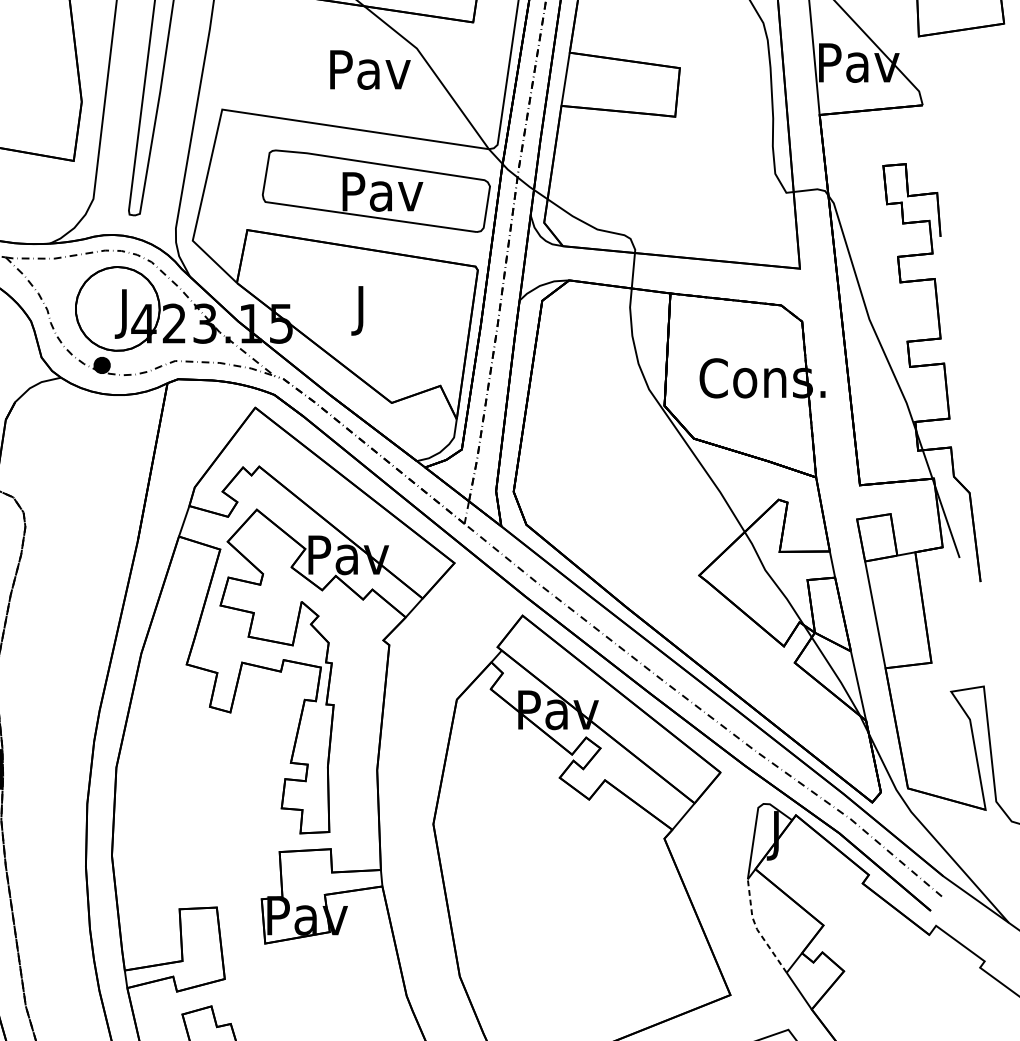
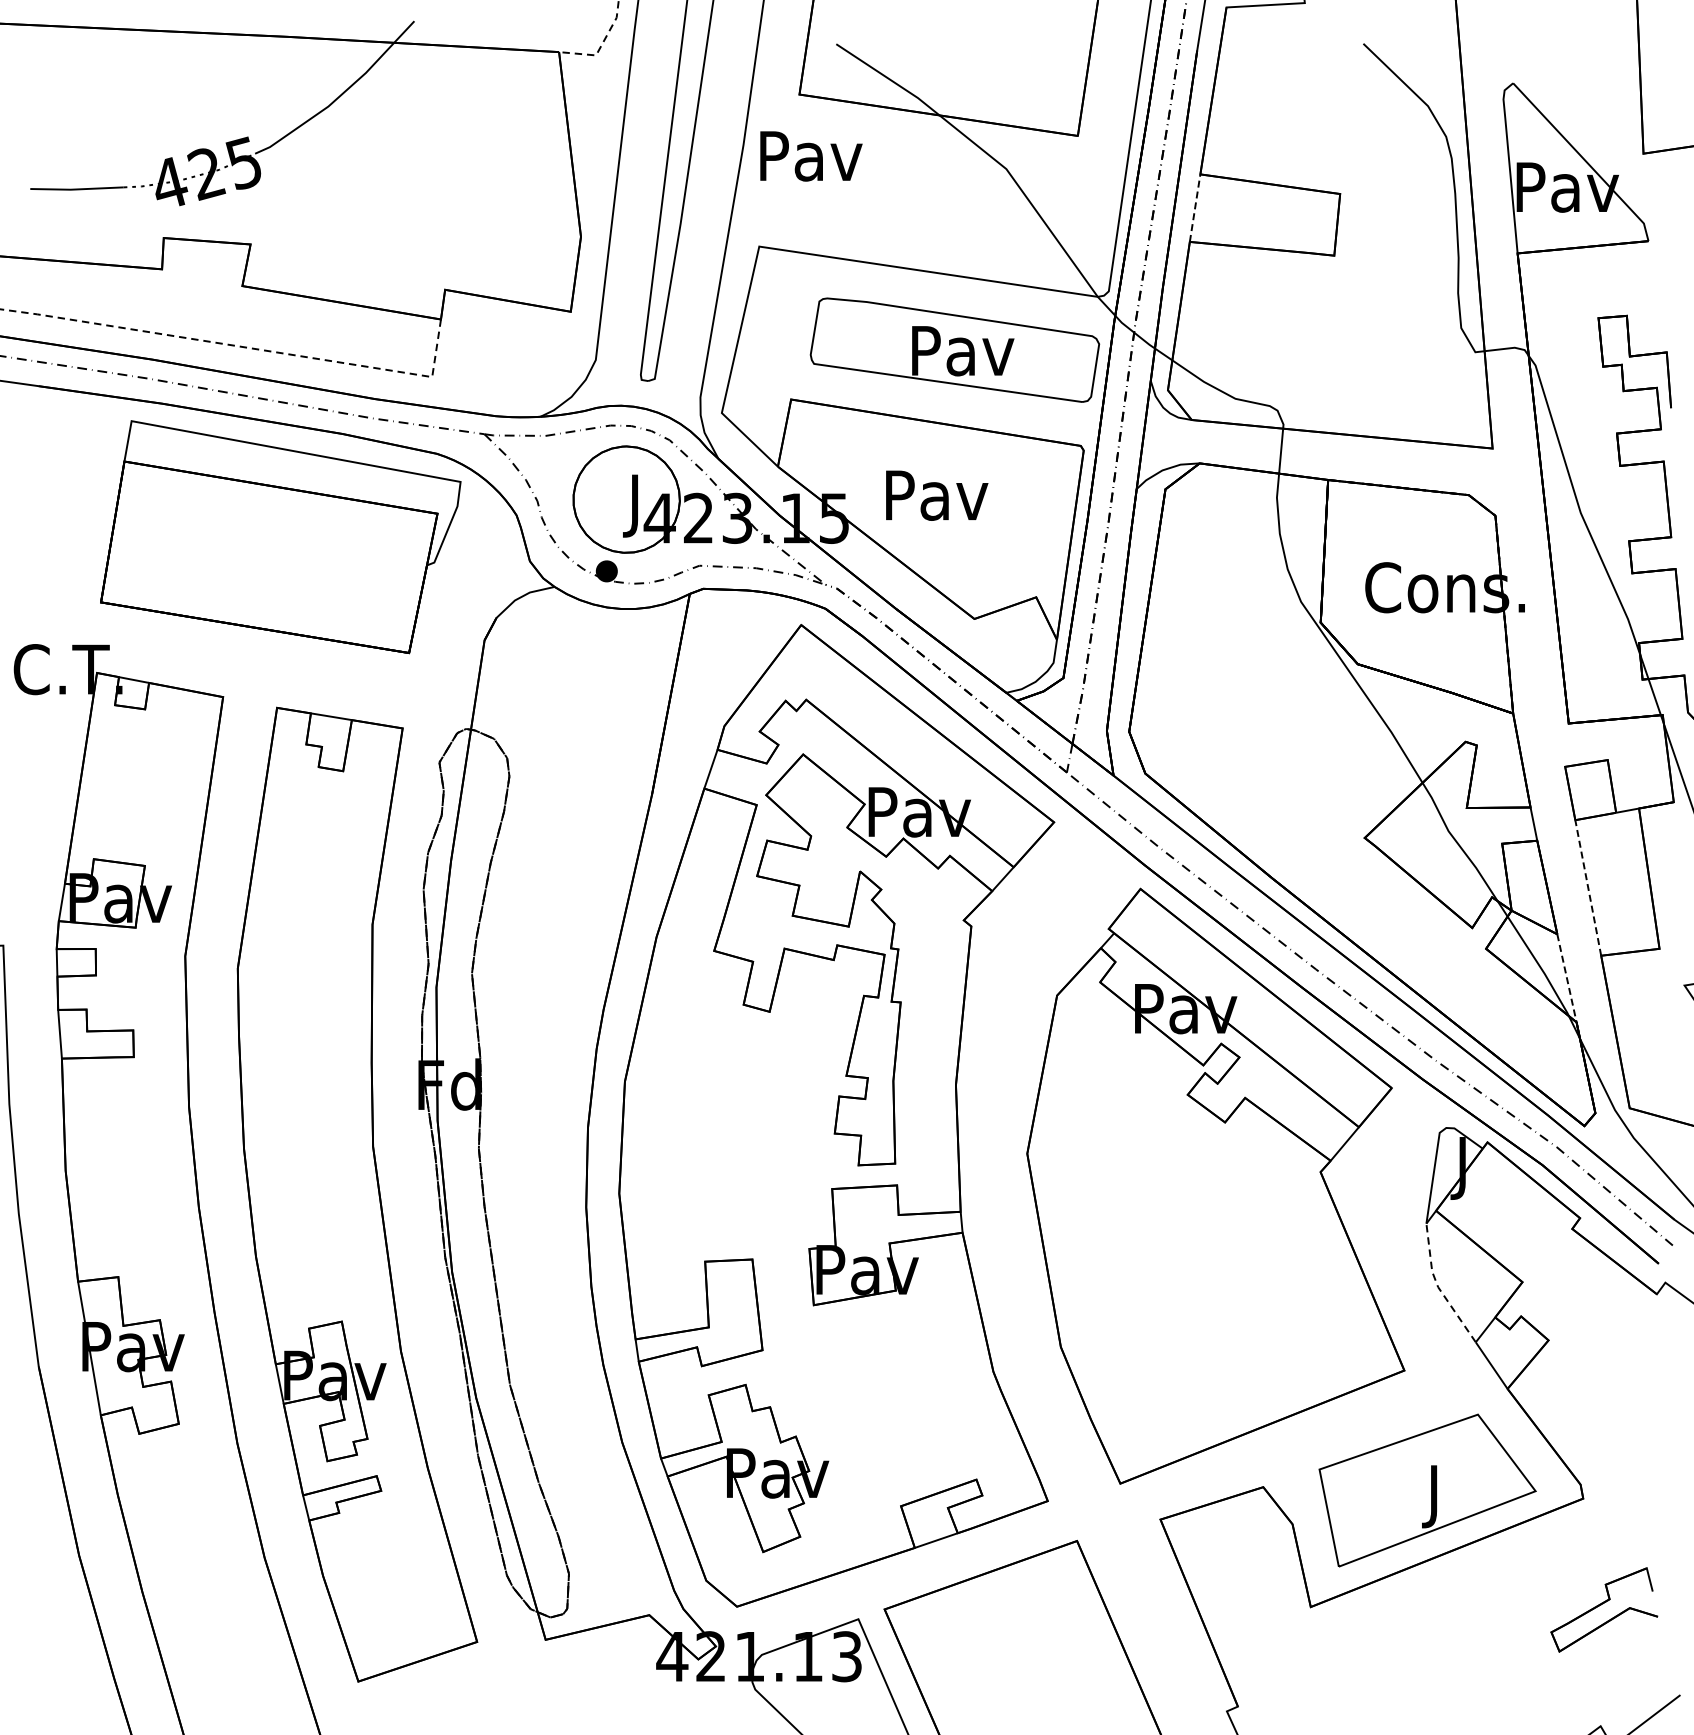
text: (370, 70) -> (811, 156), moved
line: (565, 78) -> (1195, 207), solid -> dashed
text: (362, 310) -> (937, 501), J -> Pav
line: (875, 614) -> (1588, 887), solid -> dashed
line: (858, 686) -> (1567, 978), solid -> dashed

